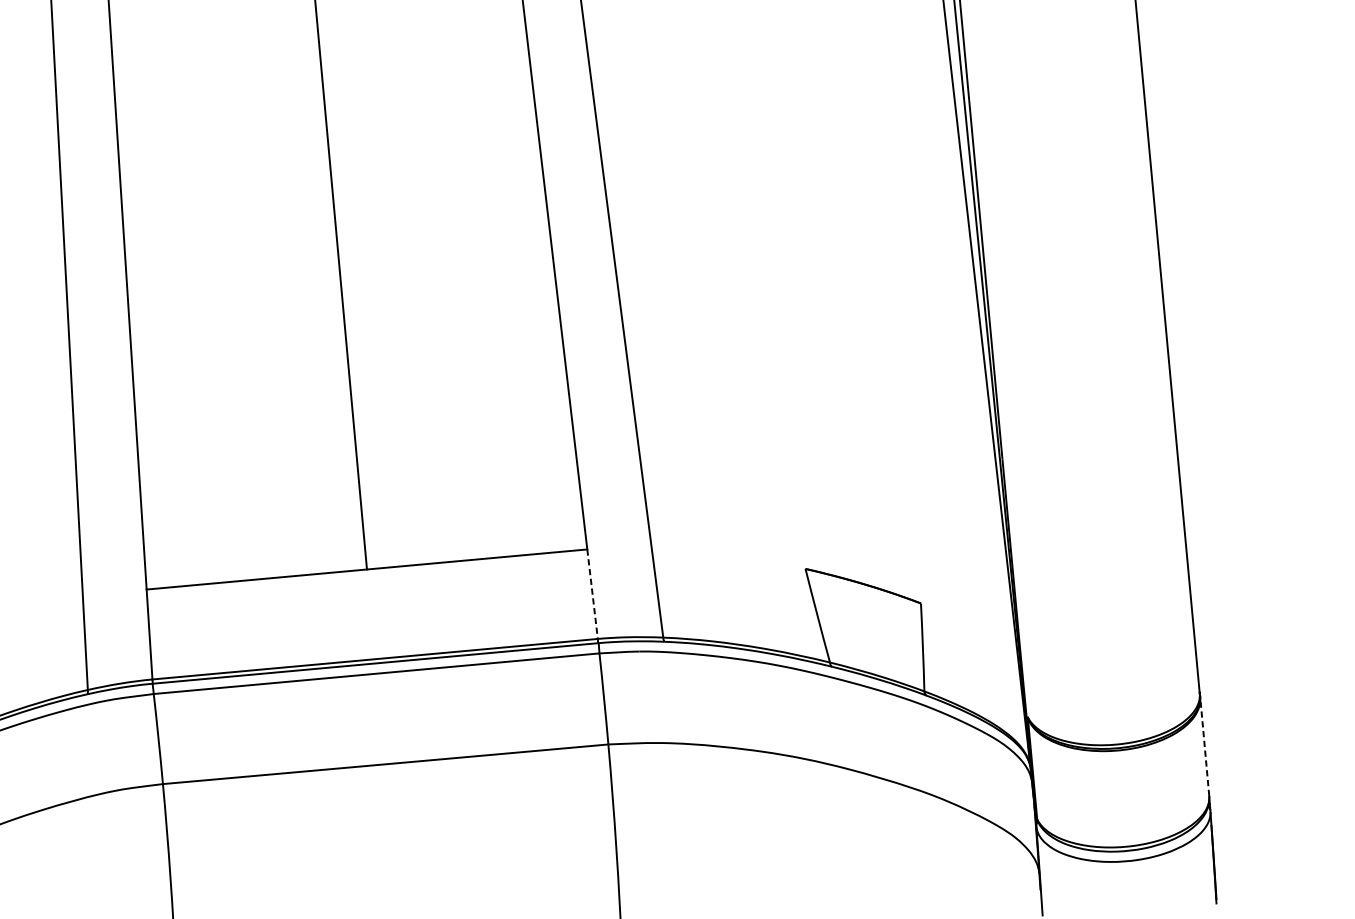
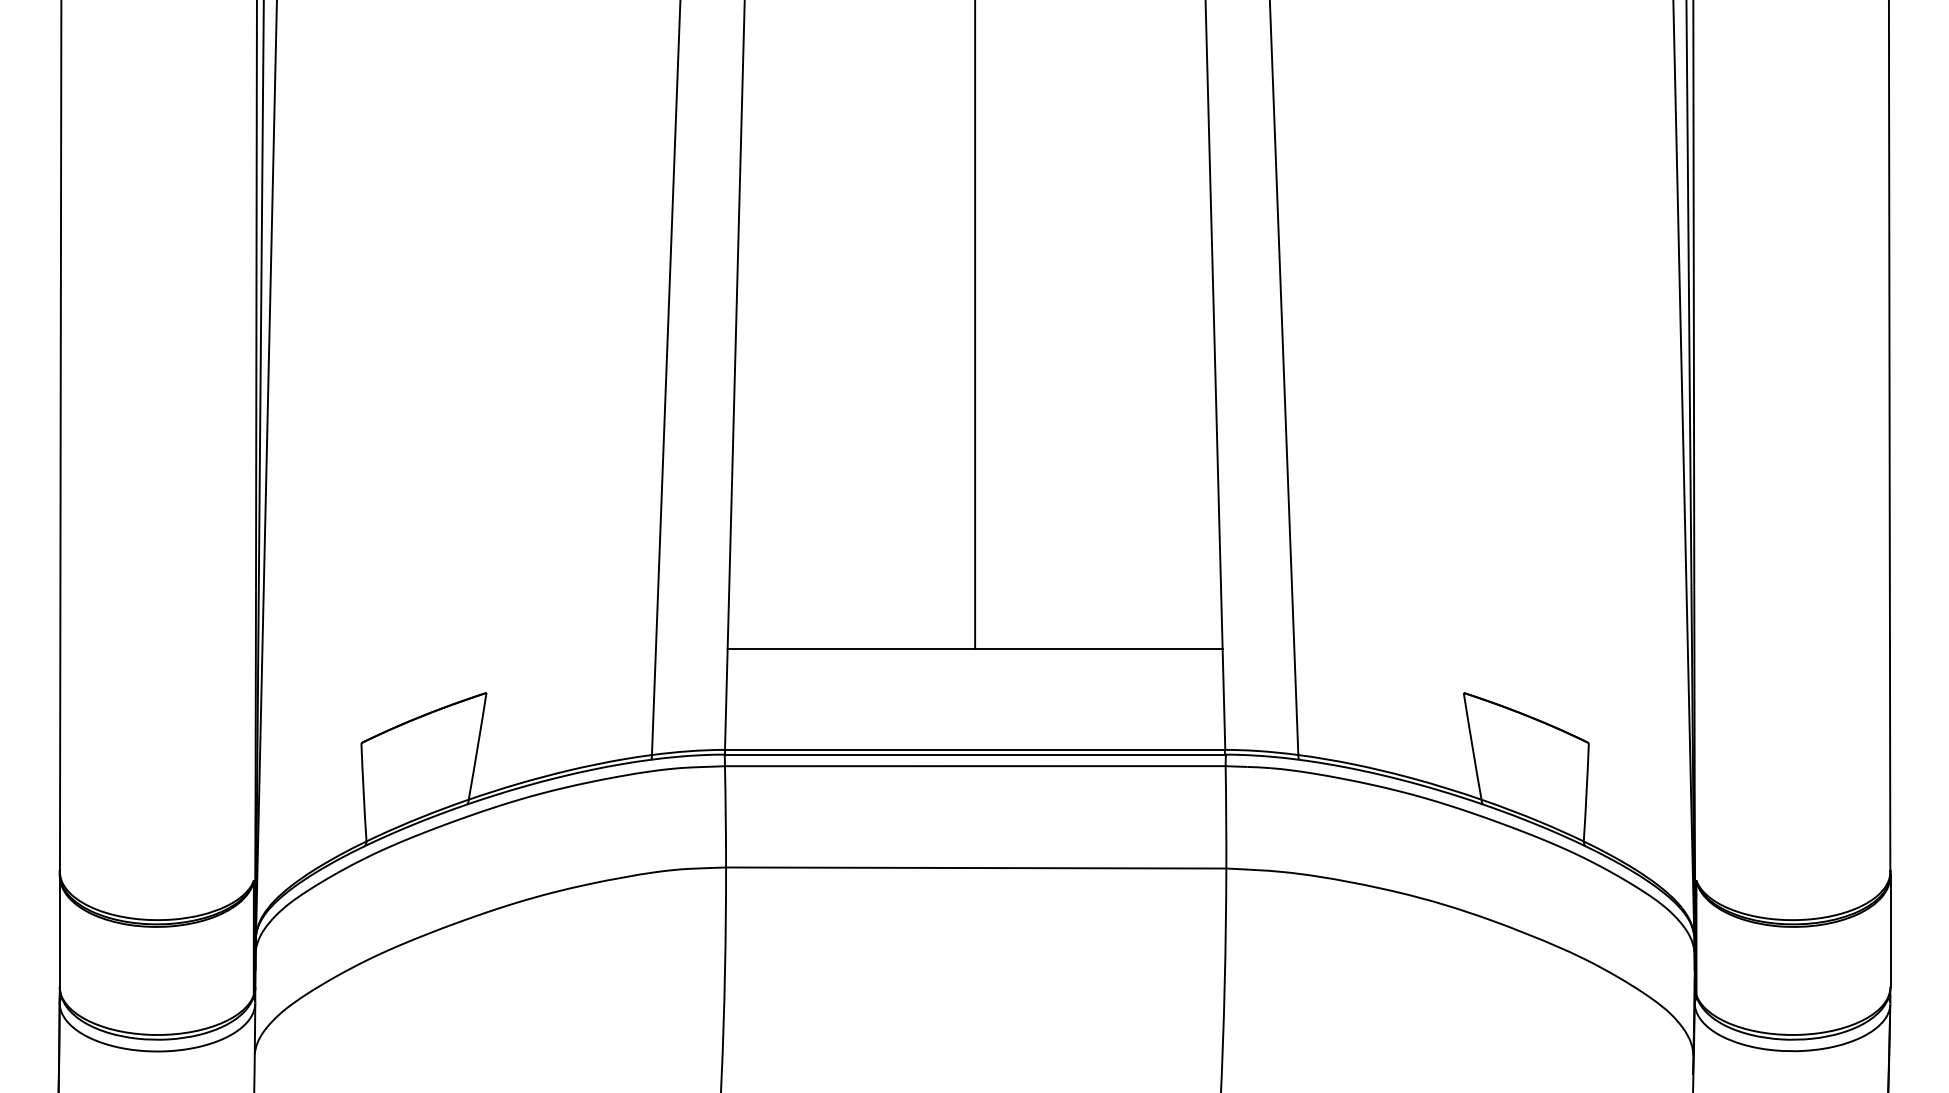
line: (592, 595) -> (1223, 700), dashed -> solid
line: (1204, 746) -> (1890, 931), dashed -> solid

